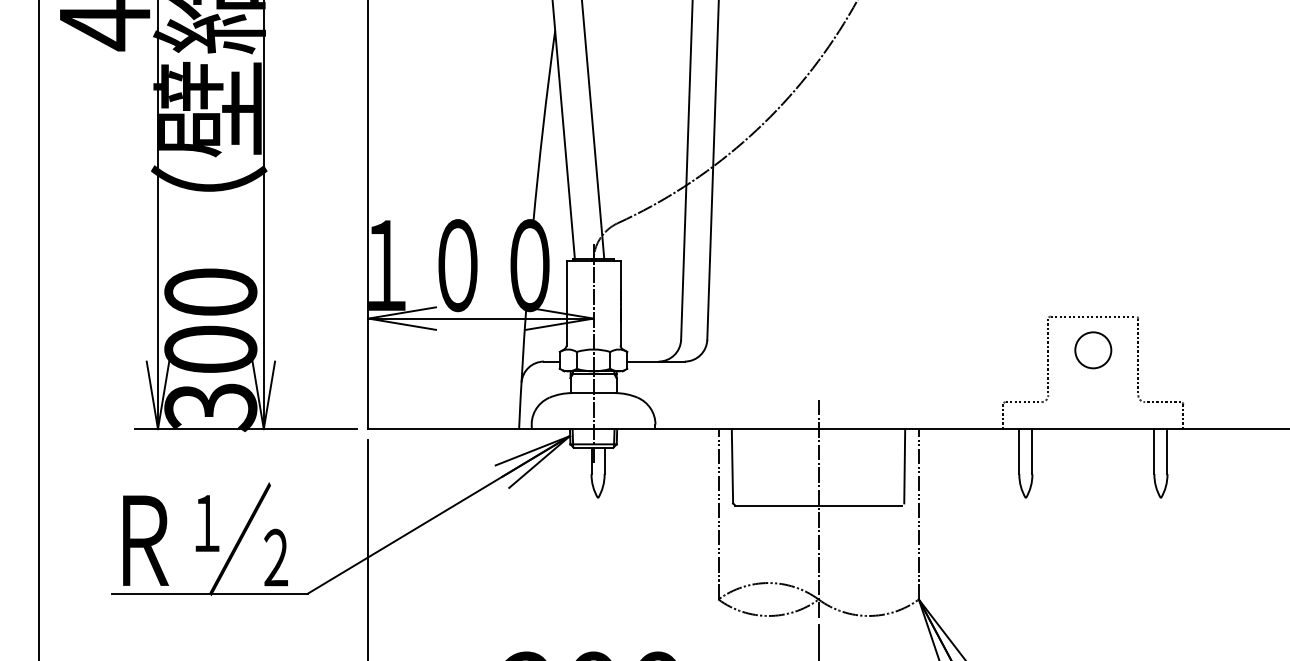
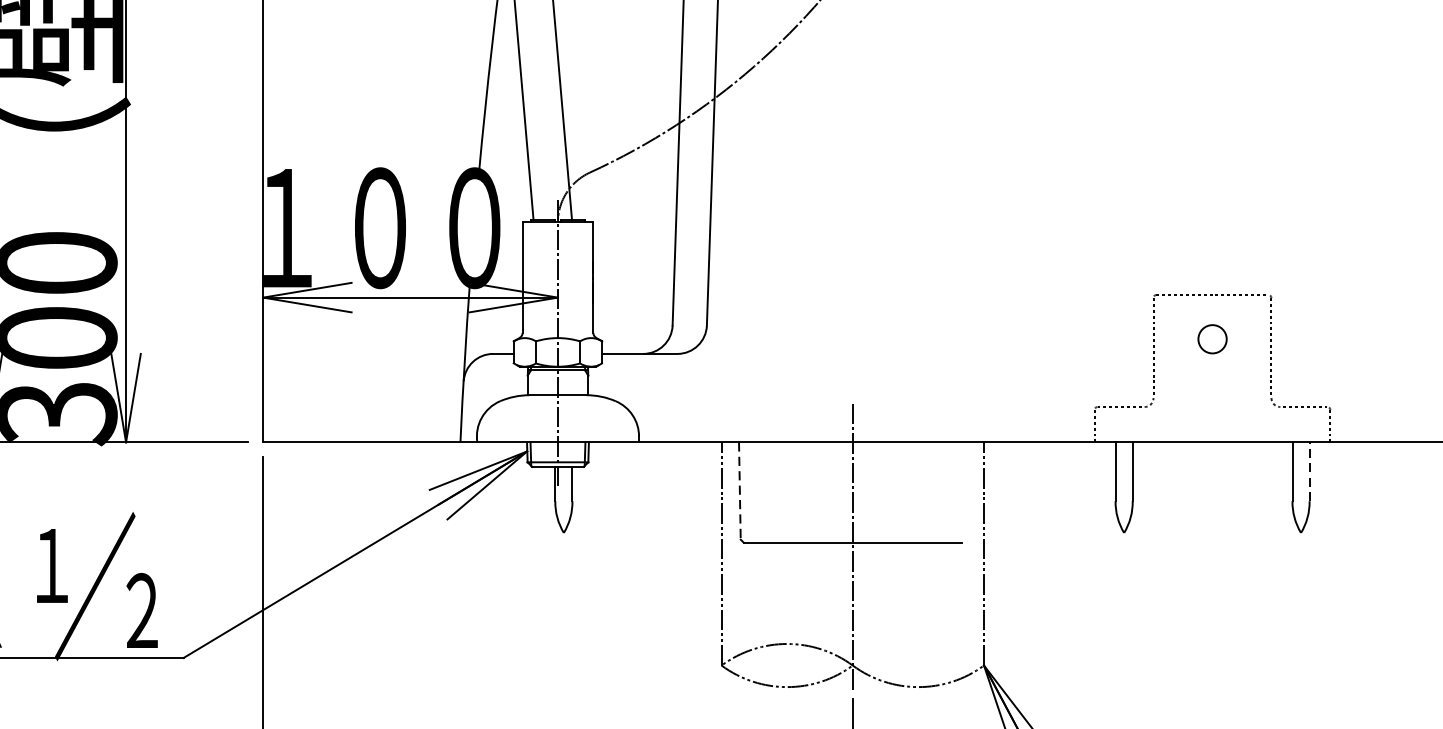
circle: (1093, 350) -> (1212, 339), size x0.6
line: (1167, 451) -> (1309, 471), solid -> dashed
line: (732, 466) -> (739, 491), solid -> dashed
line: (904, 466) -> (965, 491), removed

